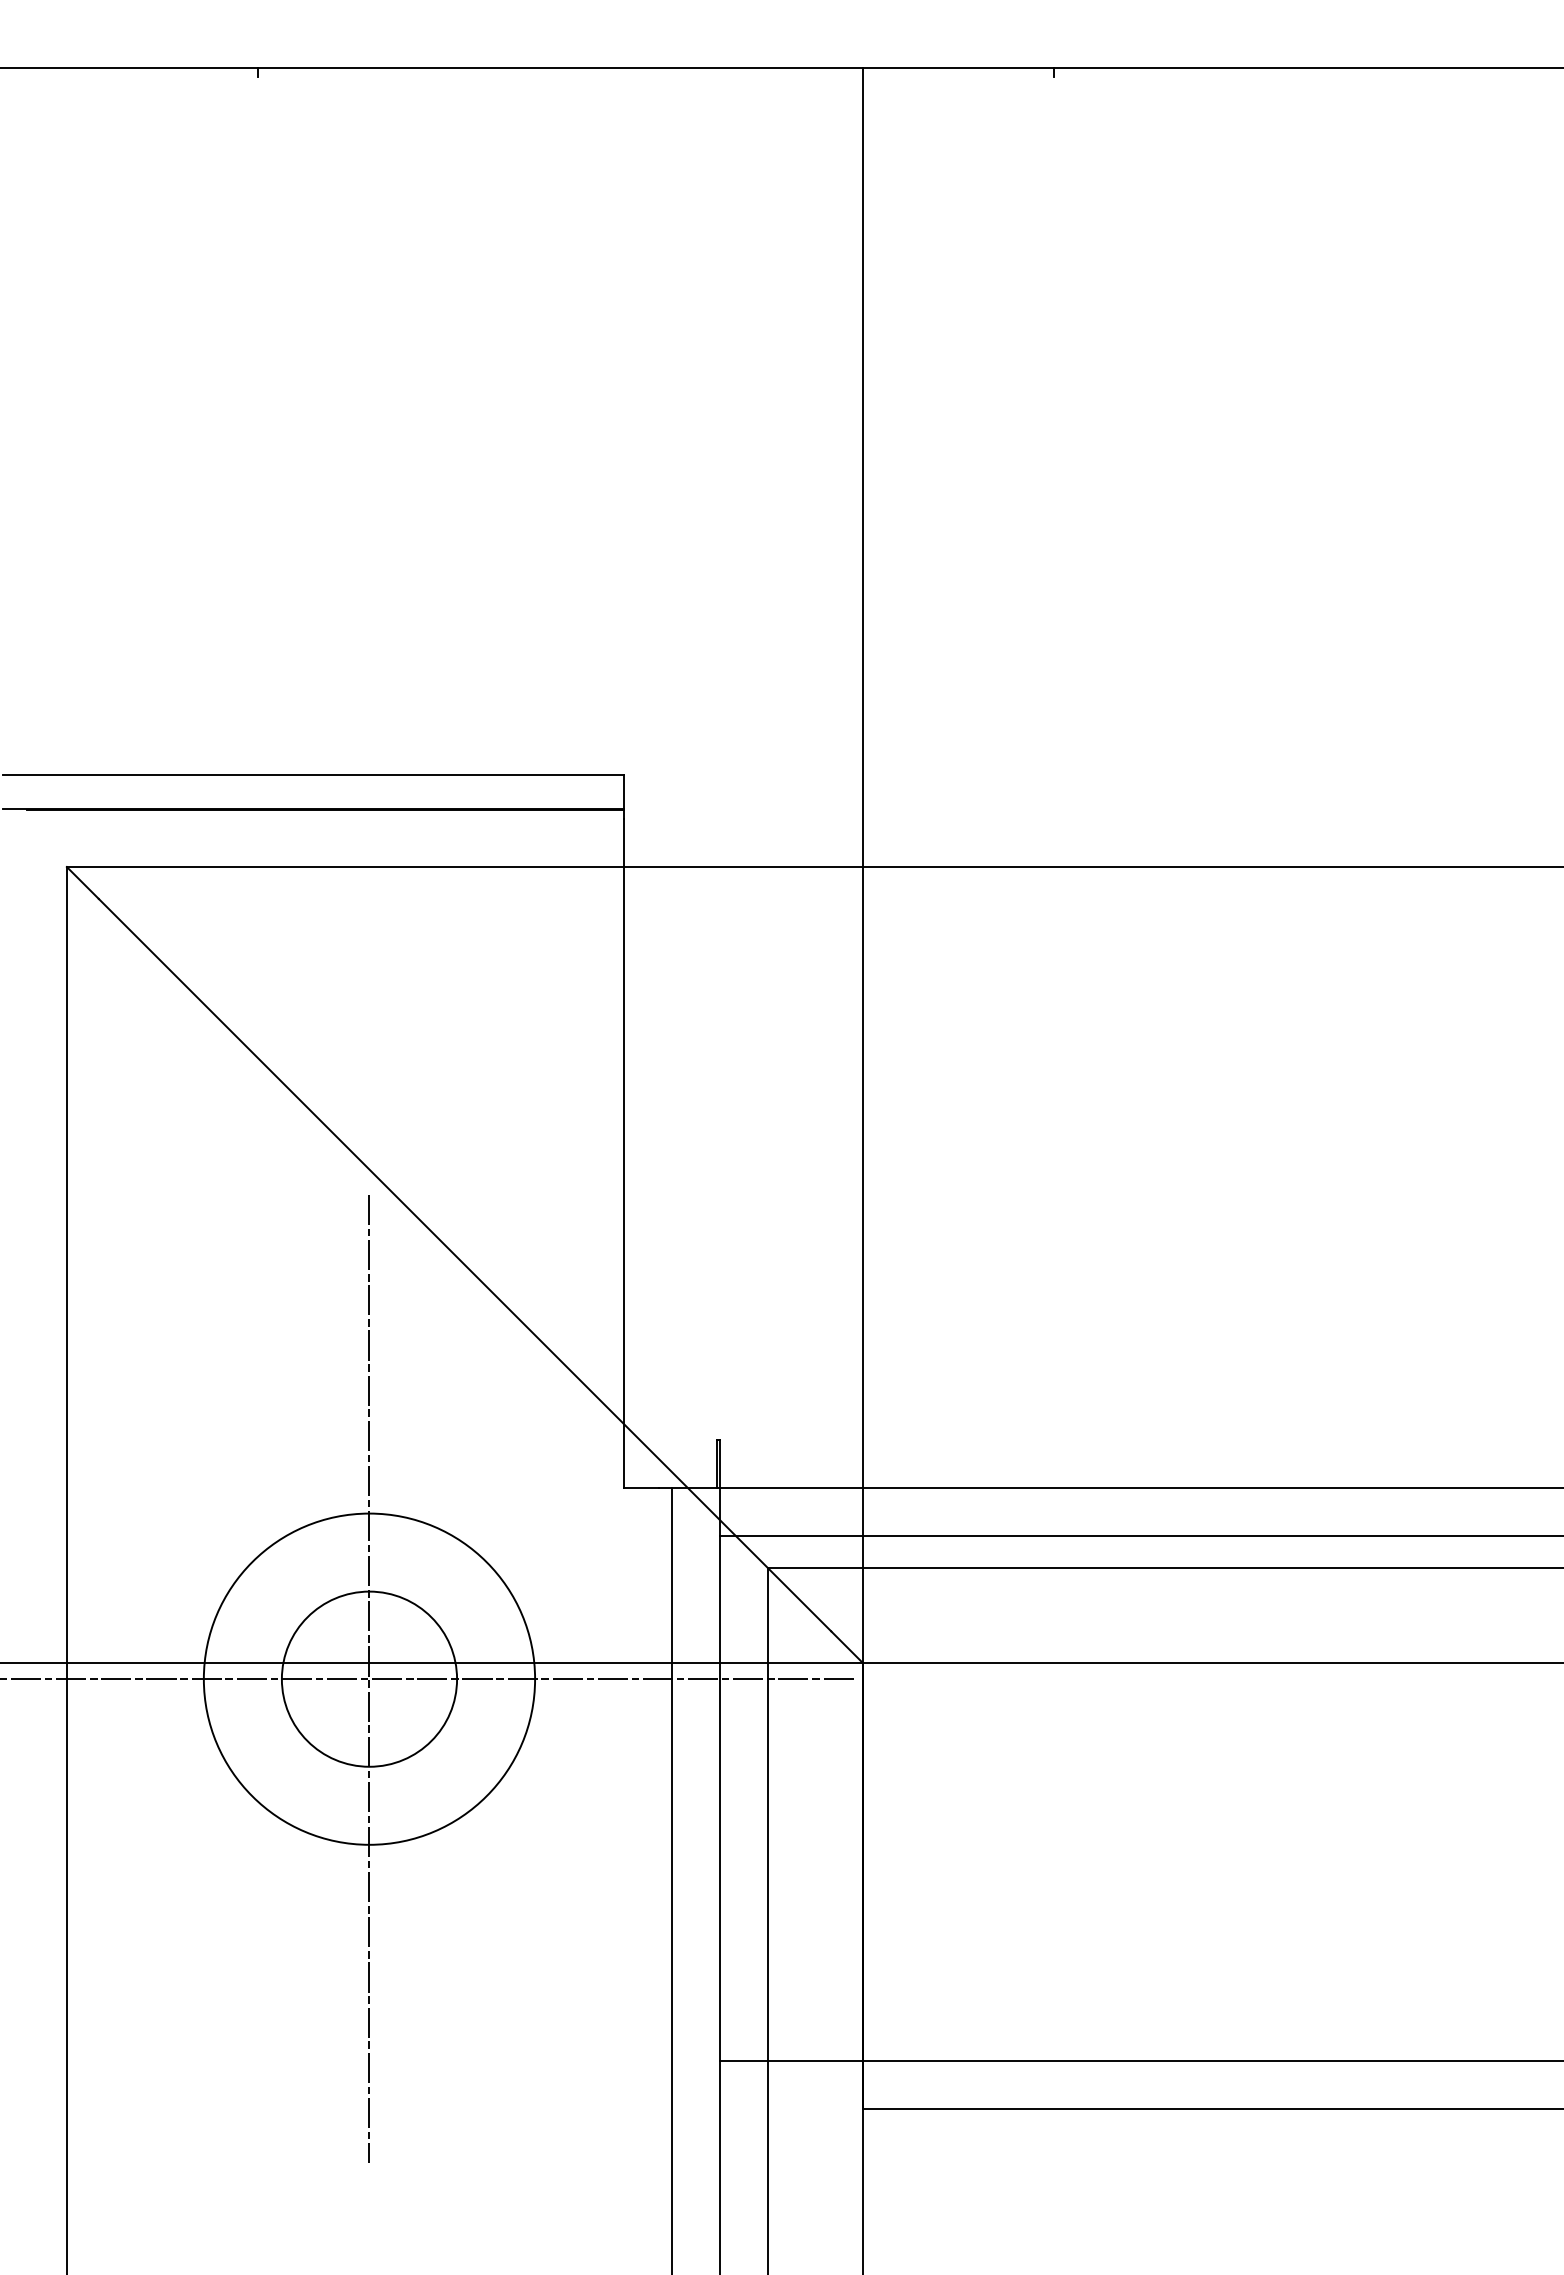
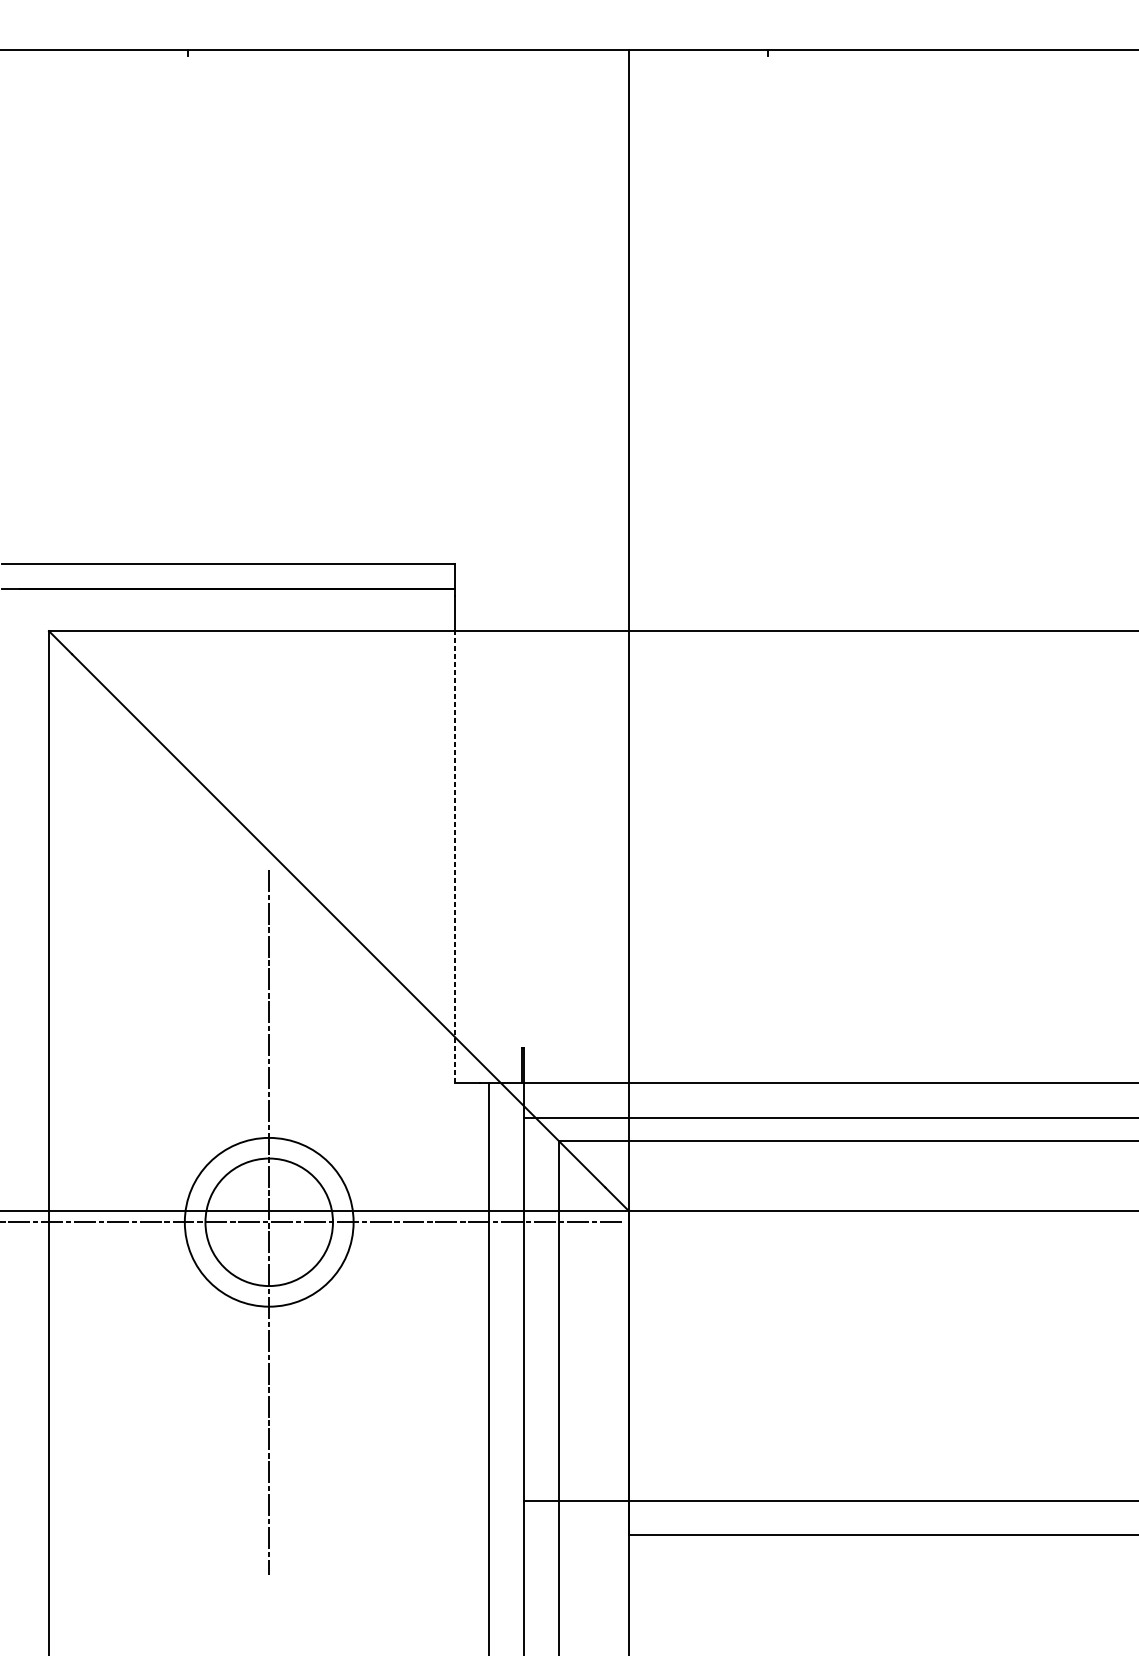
line: (624, 1177) -> (454, 857), solid -> dashed
circle: (369, 1678) -> (269, 1221), size x0.7

